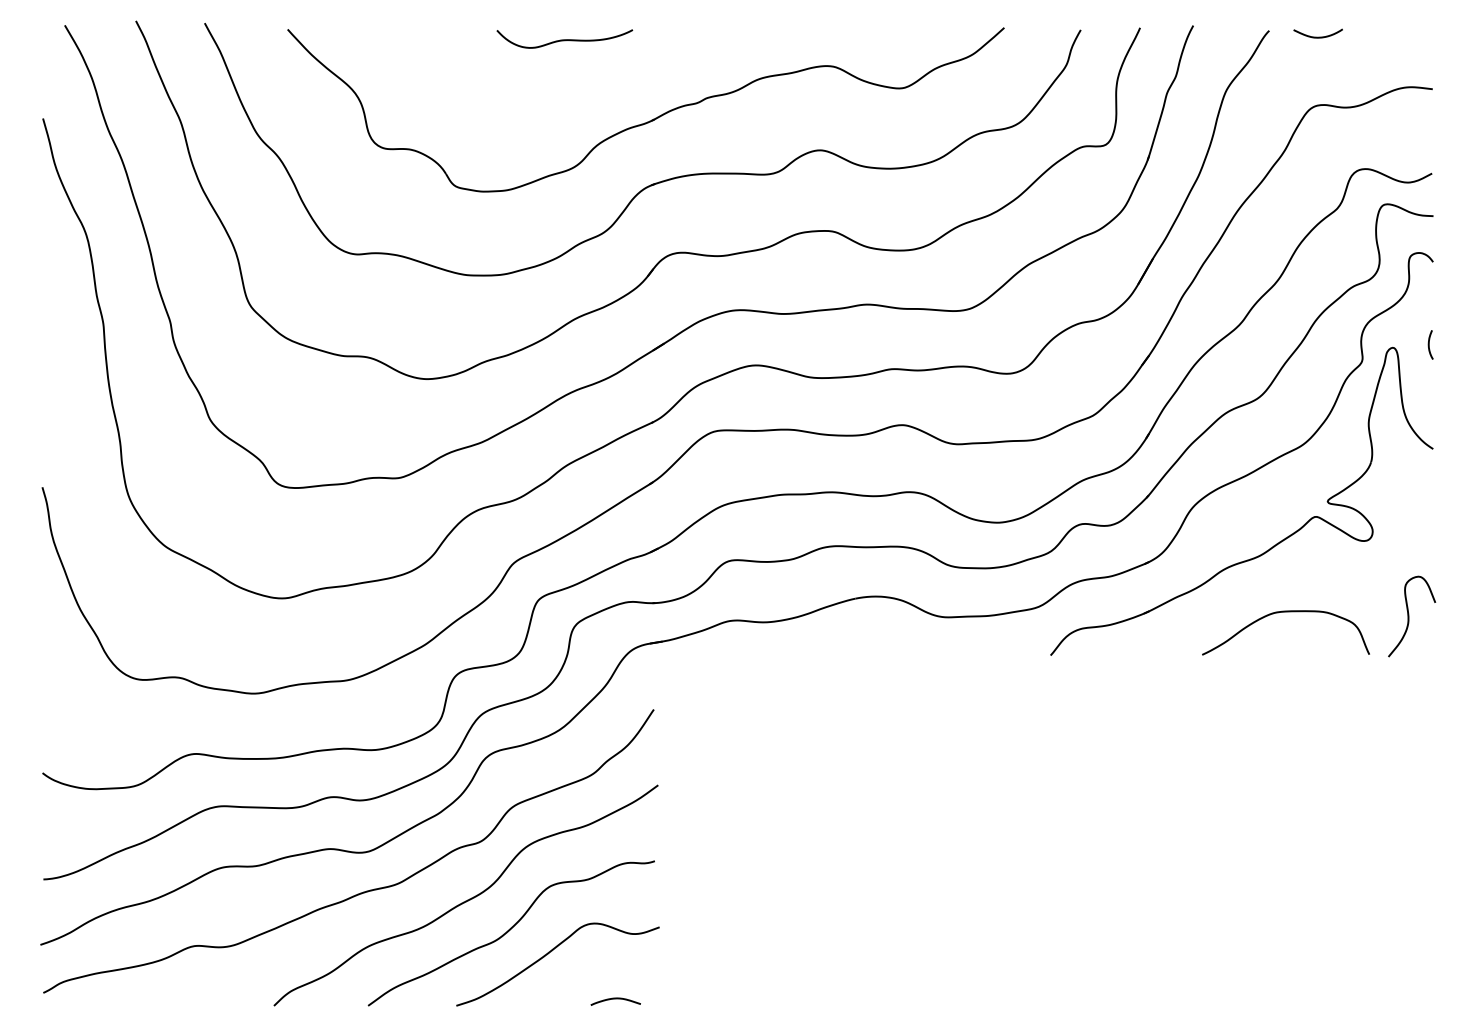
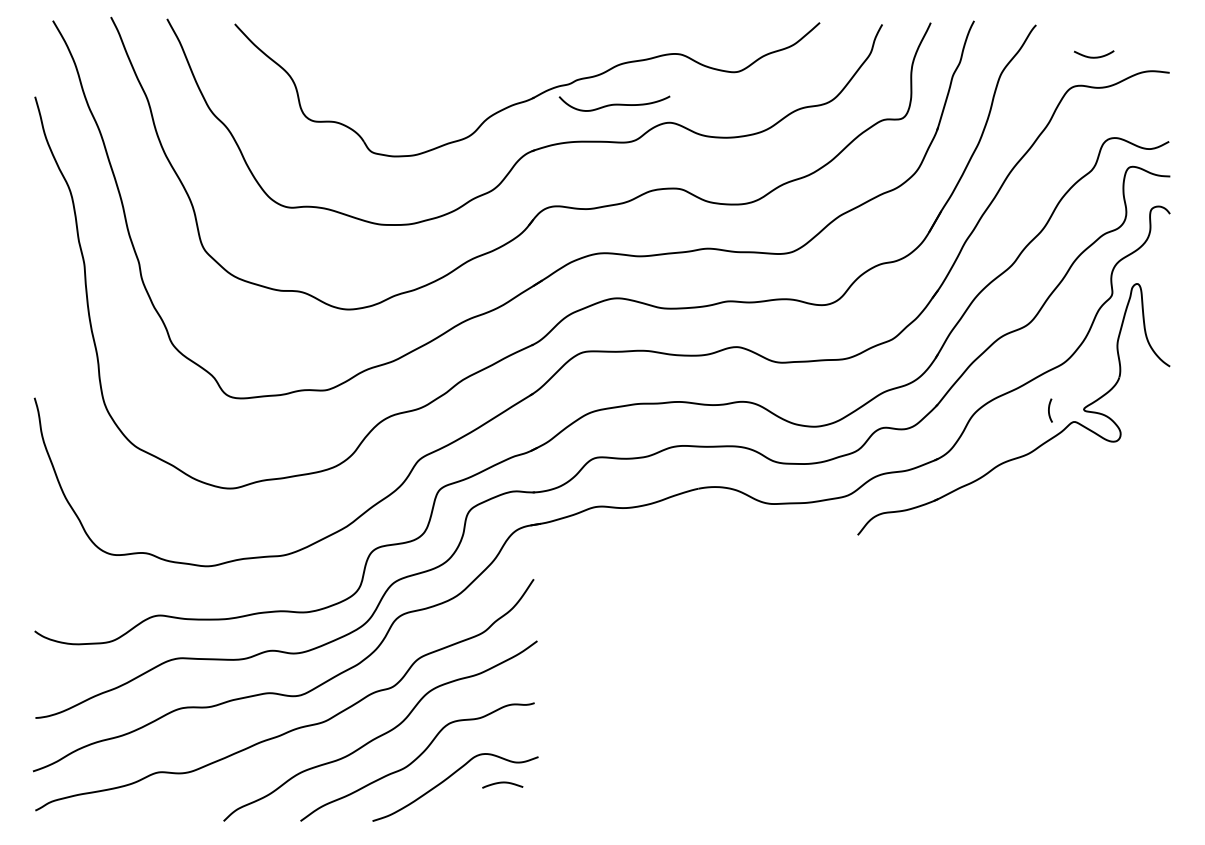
curve: (1317, 36) -> (1093, 56), moved
curve: (564, 39) -> (614, 104), moved
curve: (1429, 344) -> (1049, 410), moved
curve: (1285, 612) -> (1049, 500), removed
curve: (1409, 616) -> (1150, 503), removed
curve: (615, 999) -> (502, 783), moved

